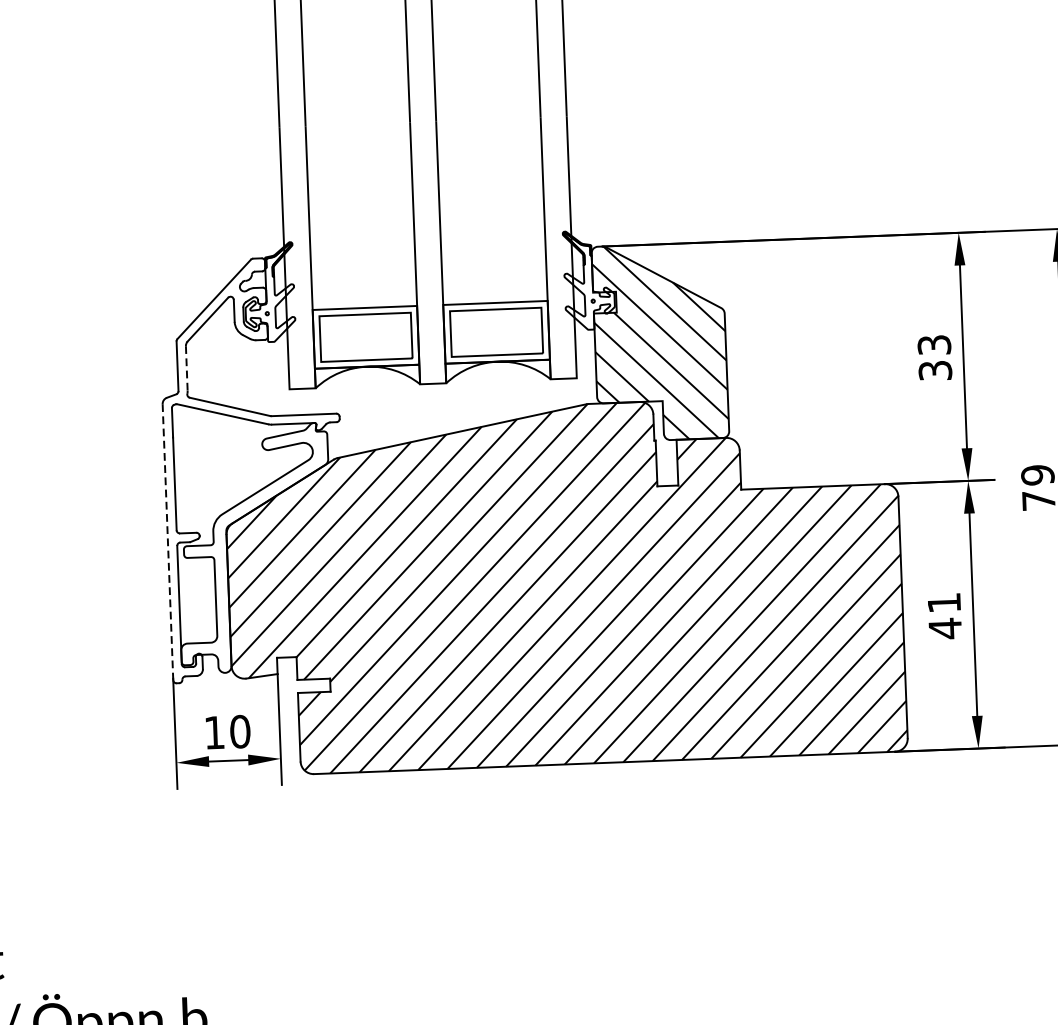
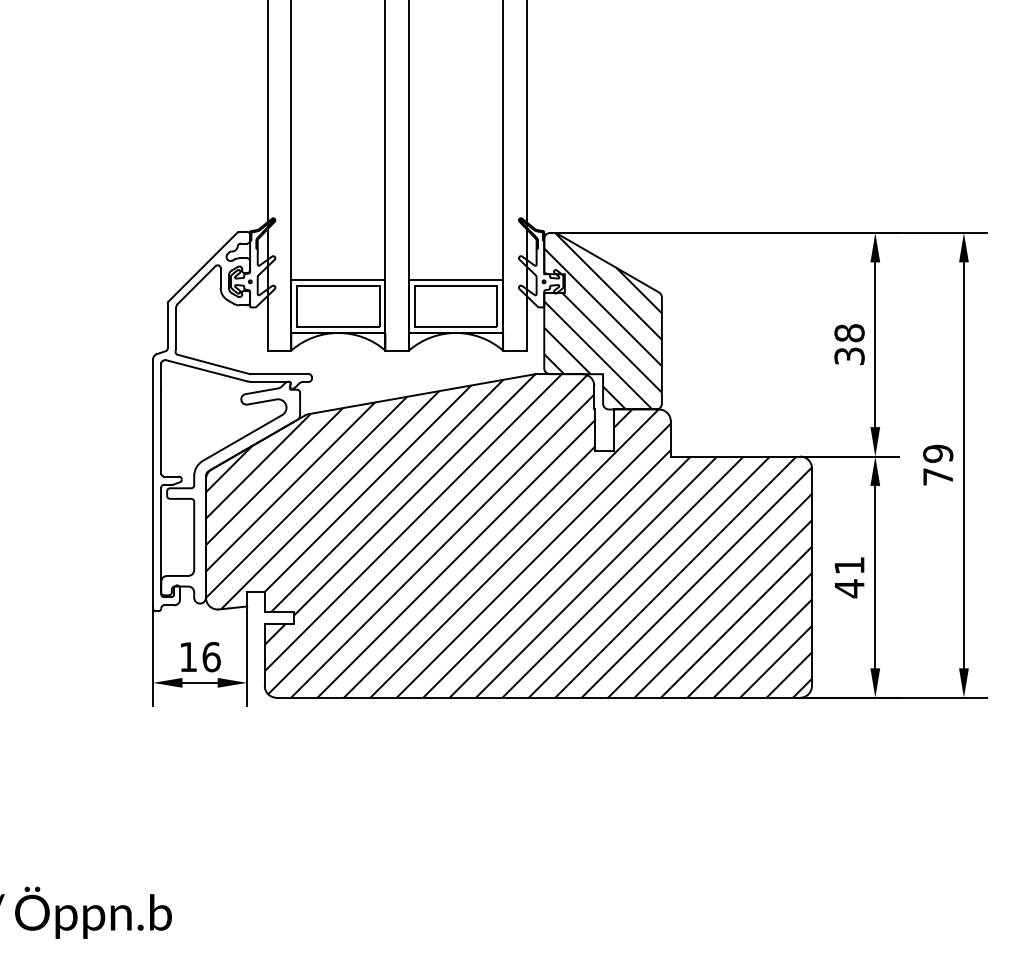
text: (934, 345) -> (849, 333), 33 -> 38
line: (186, 368) -> (175, 328), dashed -> solid
line: (168, 542) -> (153, 484), dashed -> solid
text: (240, 732) -> (211, 657), 10 -> 16

